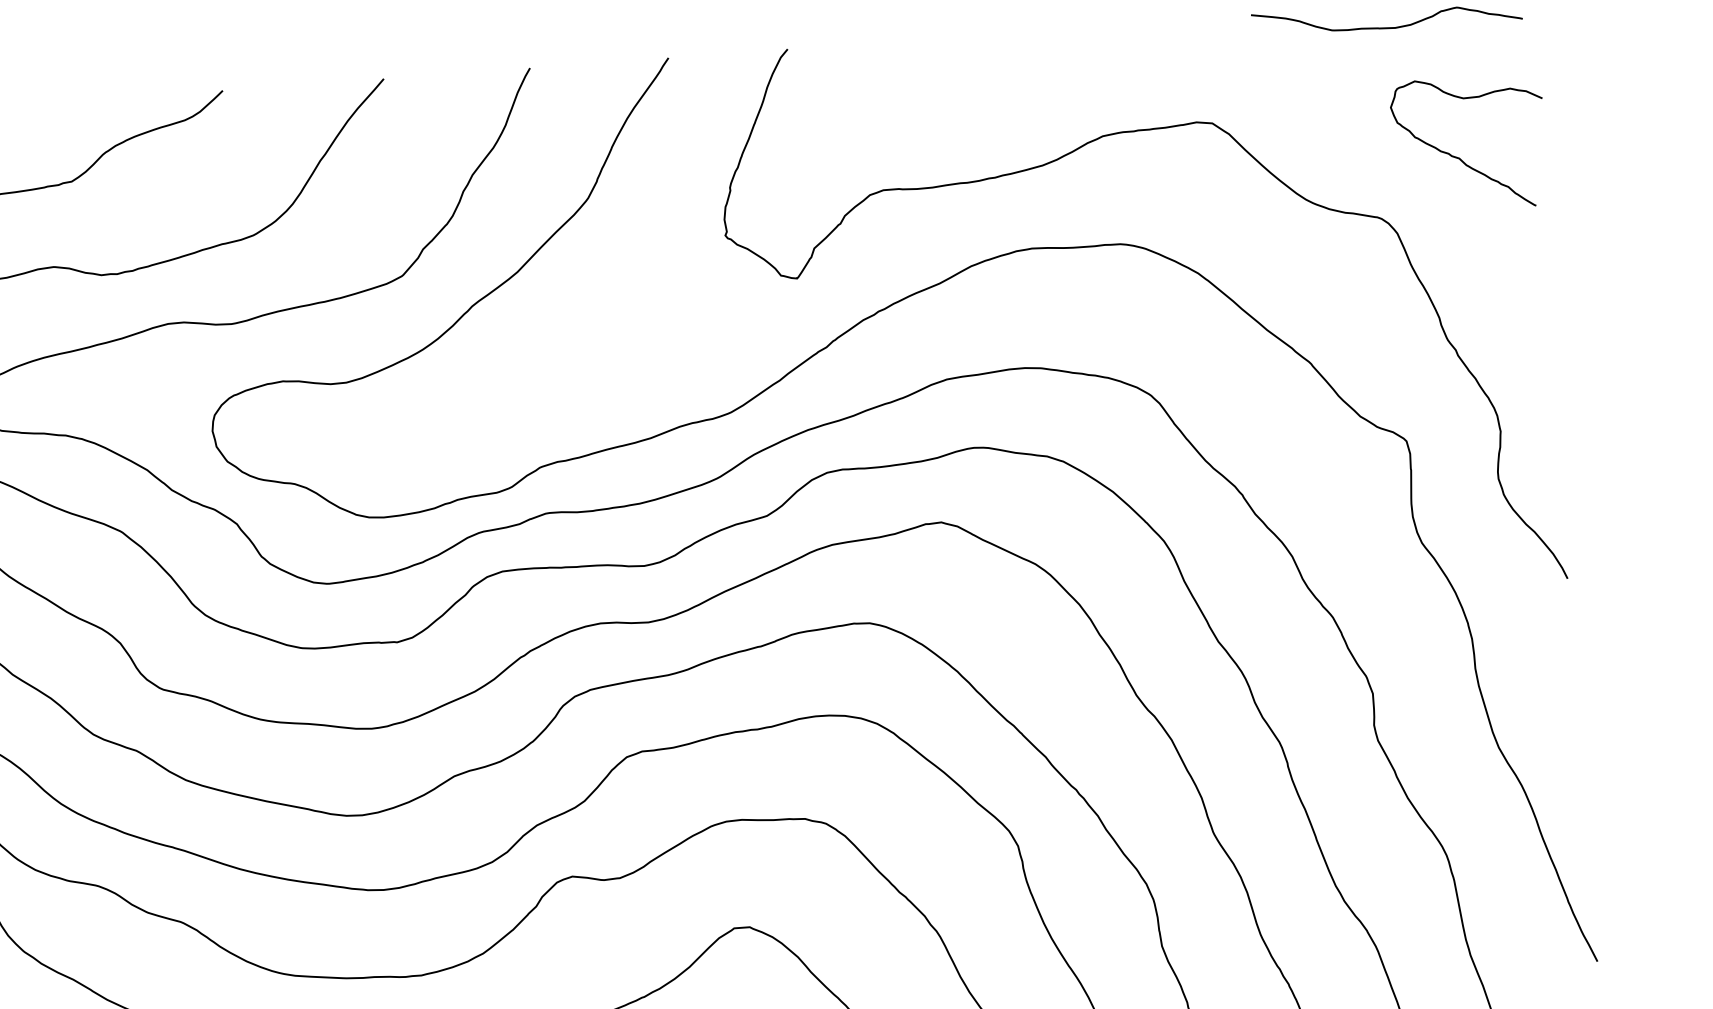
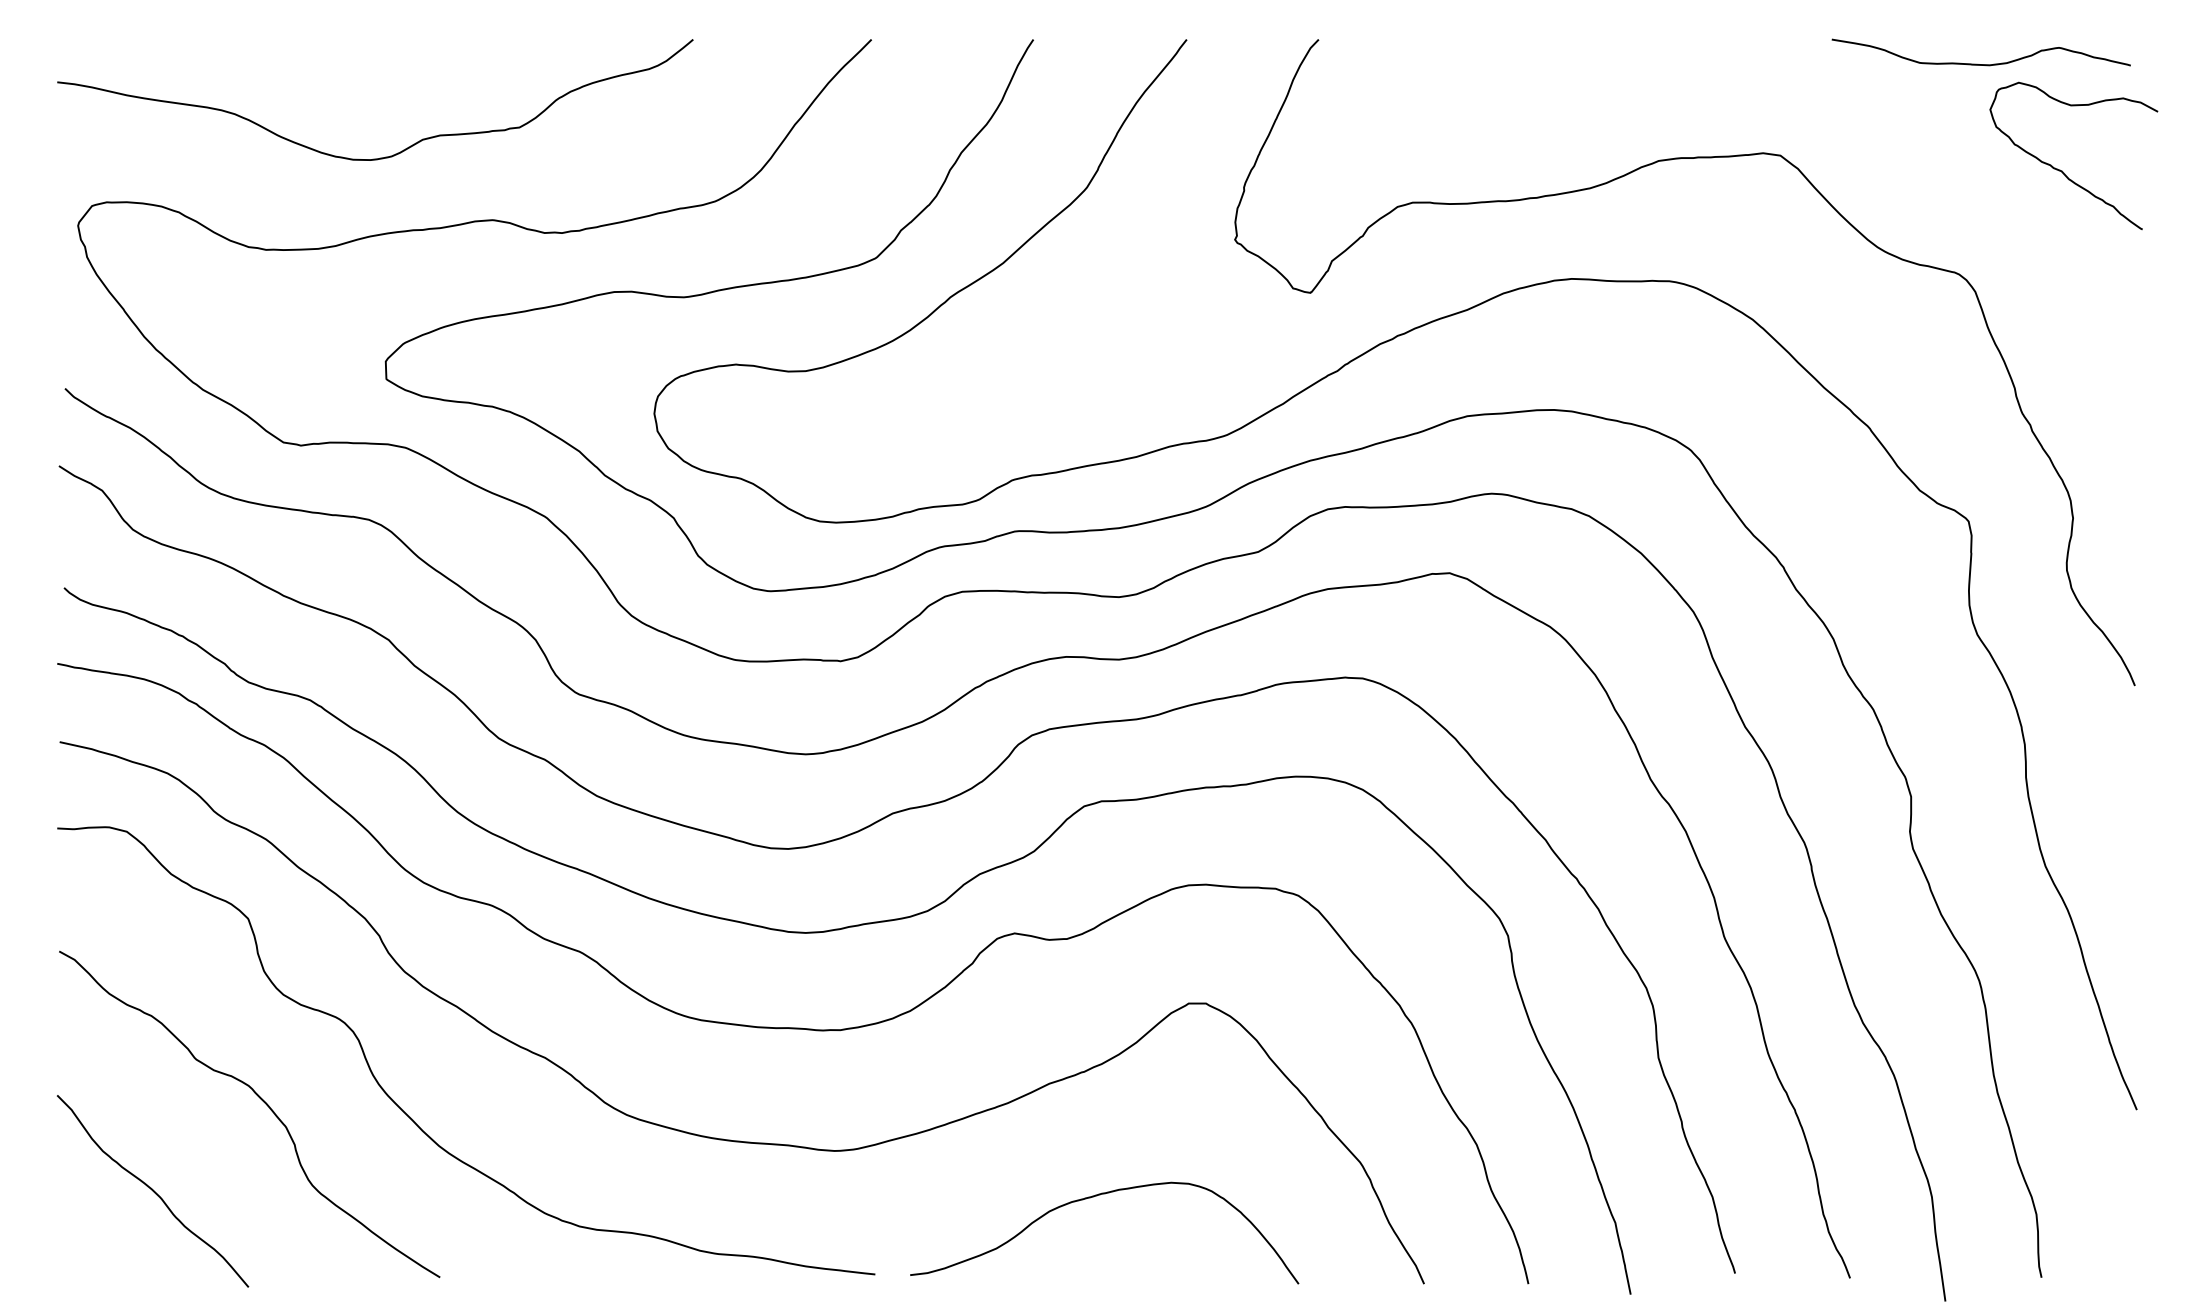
curve: (1460, 157) -> (2062, 170), moved

